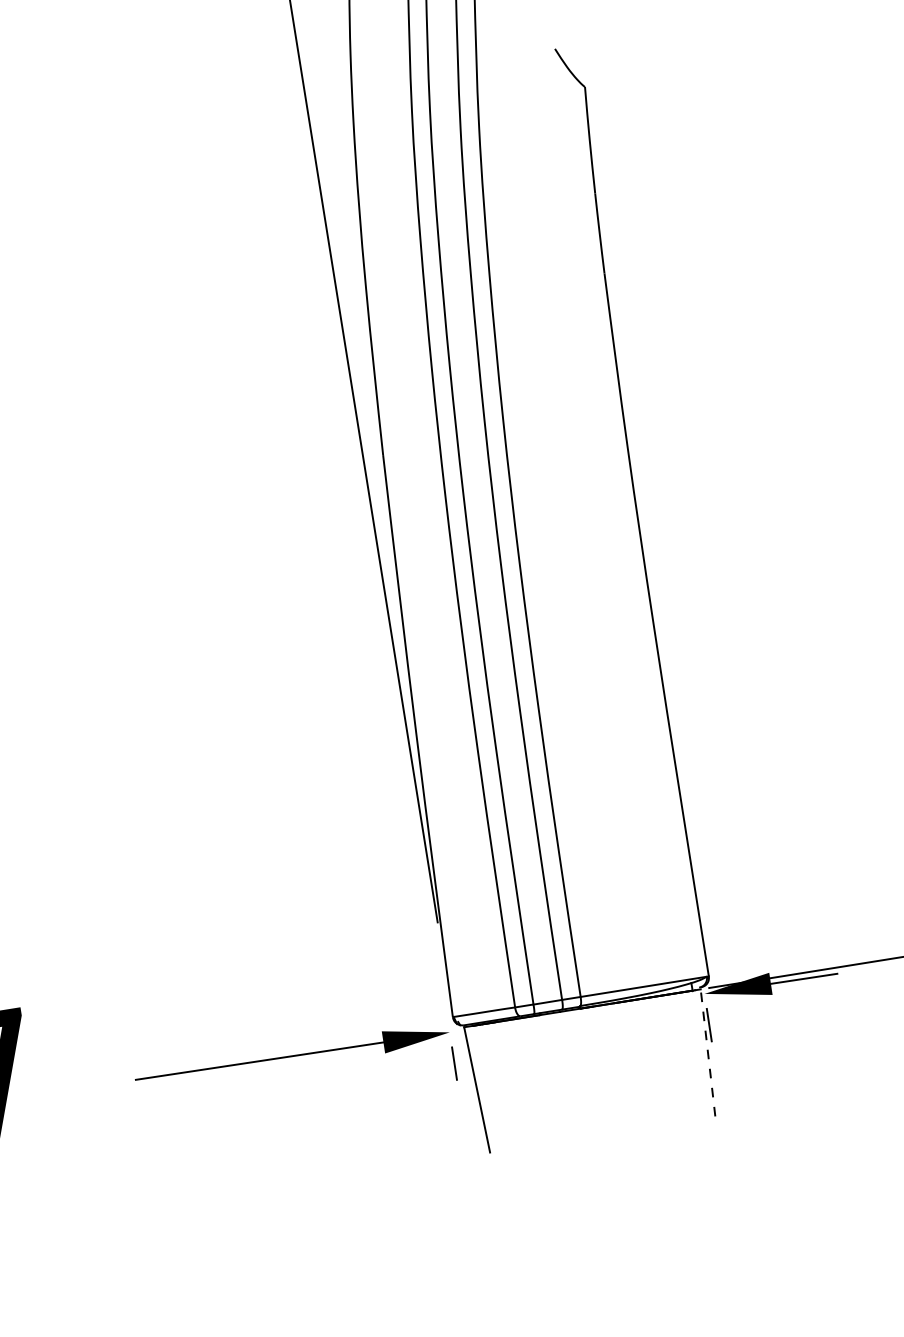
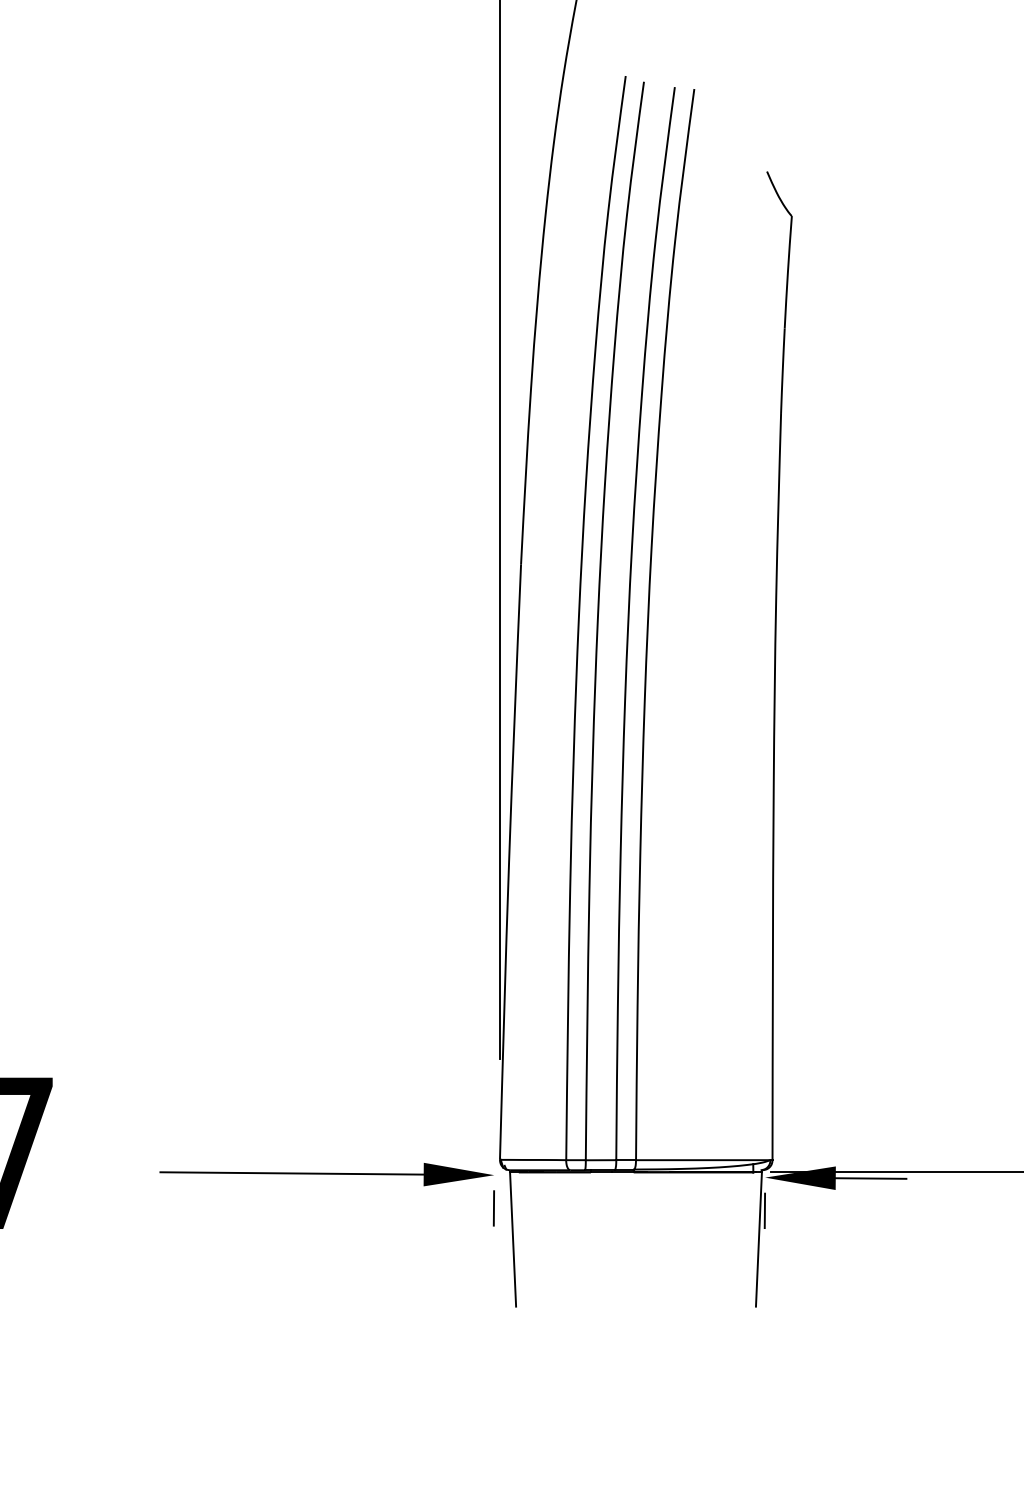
line: (707, 1052) -> (758, 1238), dashed -> solid

